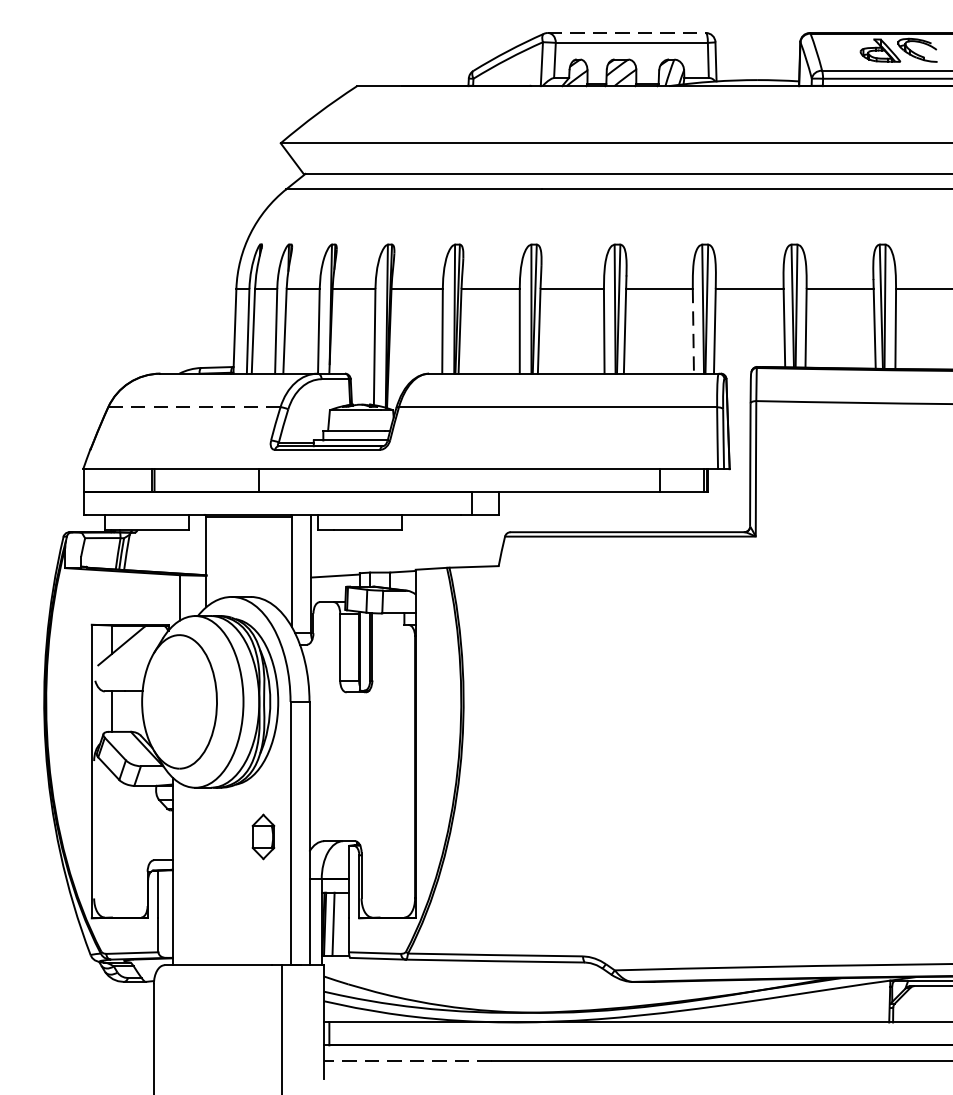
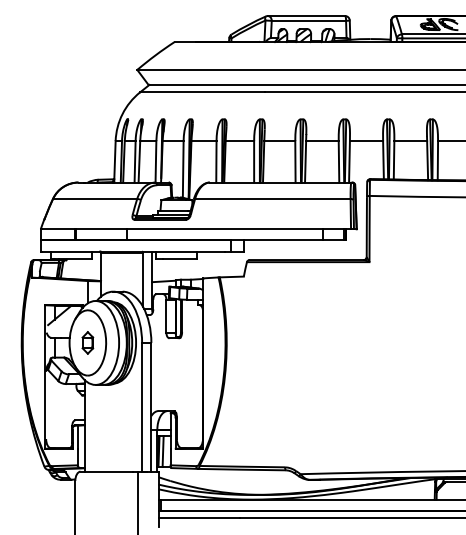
line: (626, 33) -> (306, 16), dashed -> solid
line: (694, 330) -> (339, 161), dashed -> solid
line: (193, 406) -> (94, 198), dashed -> solid
part: (262, 836) -> (87, 342), moved
line: (407, 1061) -> (199, 518), dashed -> solid

